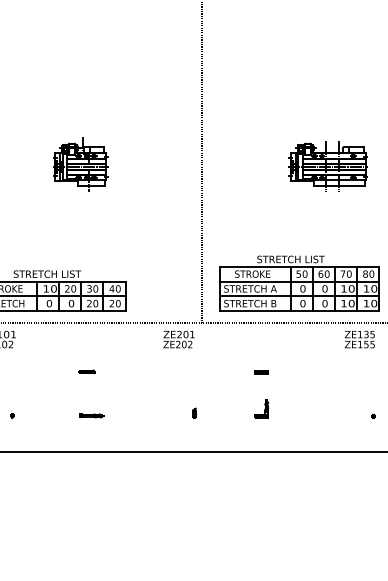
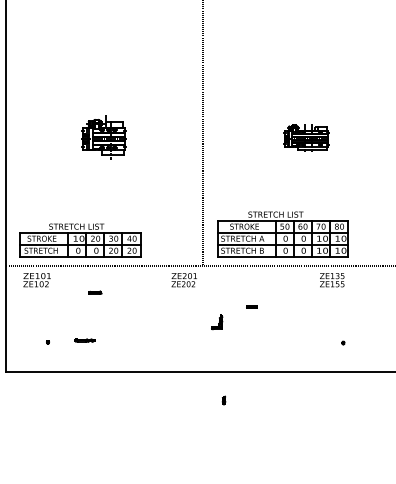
part: (328, 166) -> (306, 138), size x0.7
part: (87, 371) -> (95, 292), moved
part: (262, 409) -> (217, 322), moved
part: (193, 413) -> (223, 400), moved
line: (91, 415) -> (84, 340), moved

